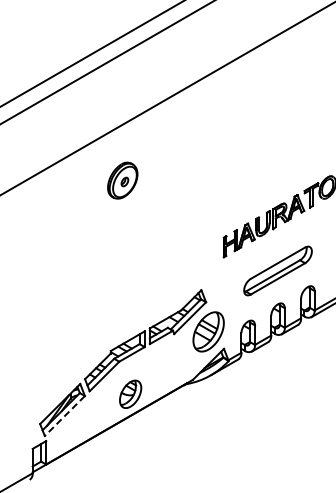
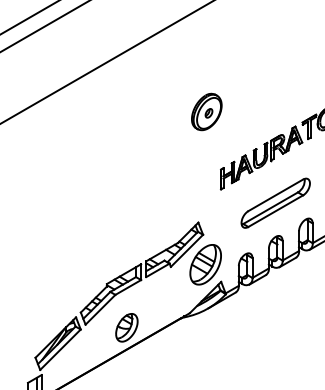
part: (122, 180) -> (206, 111), moved
line: (64, 416) -> (60, 350), dashed -> solid

